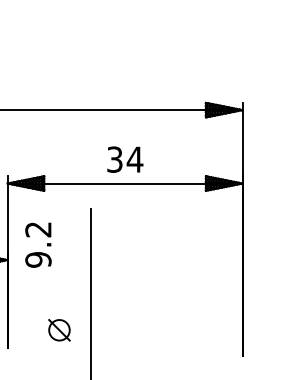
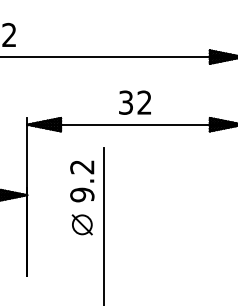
text: (134, 159) -> (144, 102), 34 -> 32
text: (38, 244) -> (82, 180), moved
part: (59, 330) -> (82, 225), moved

